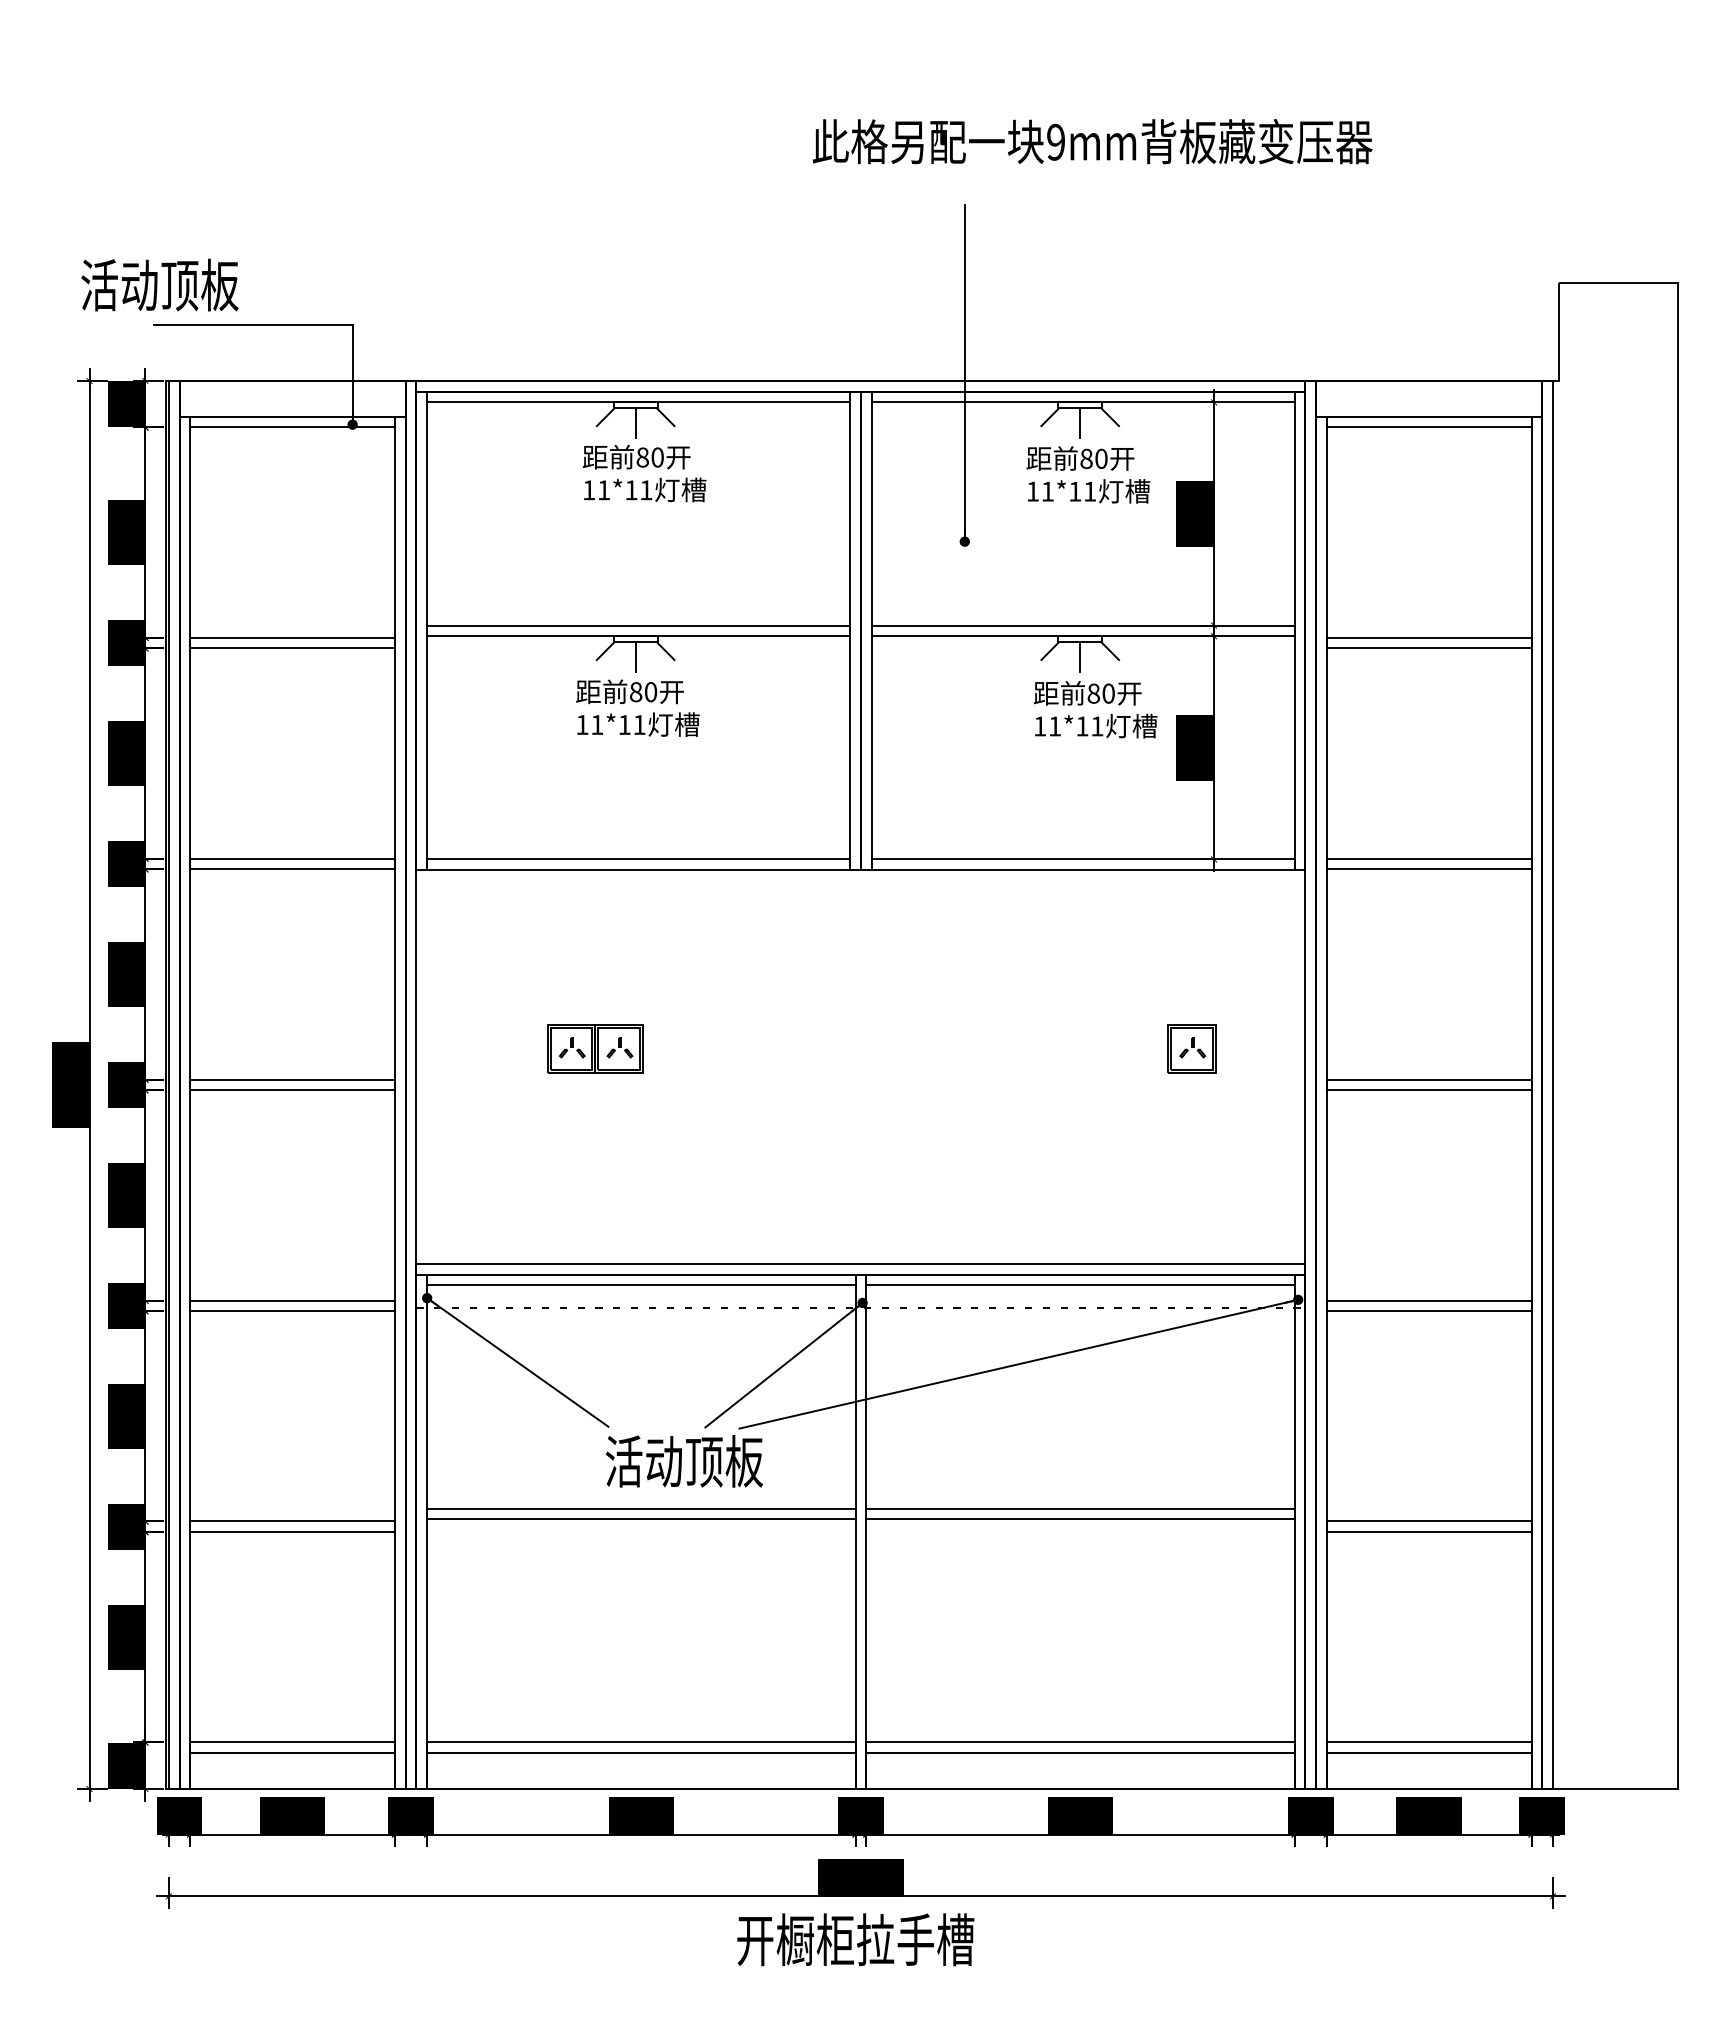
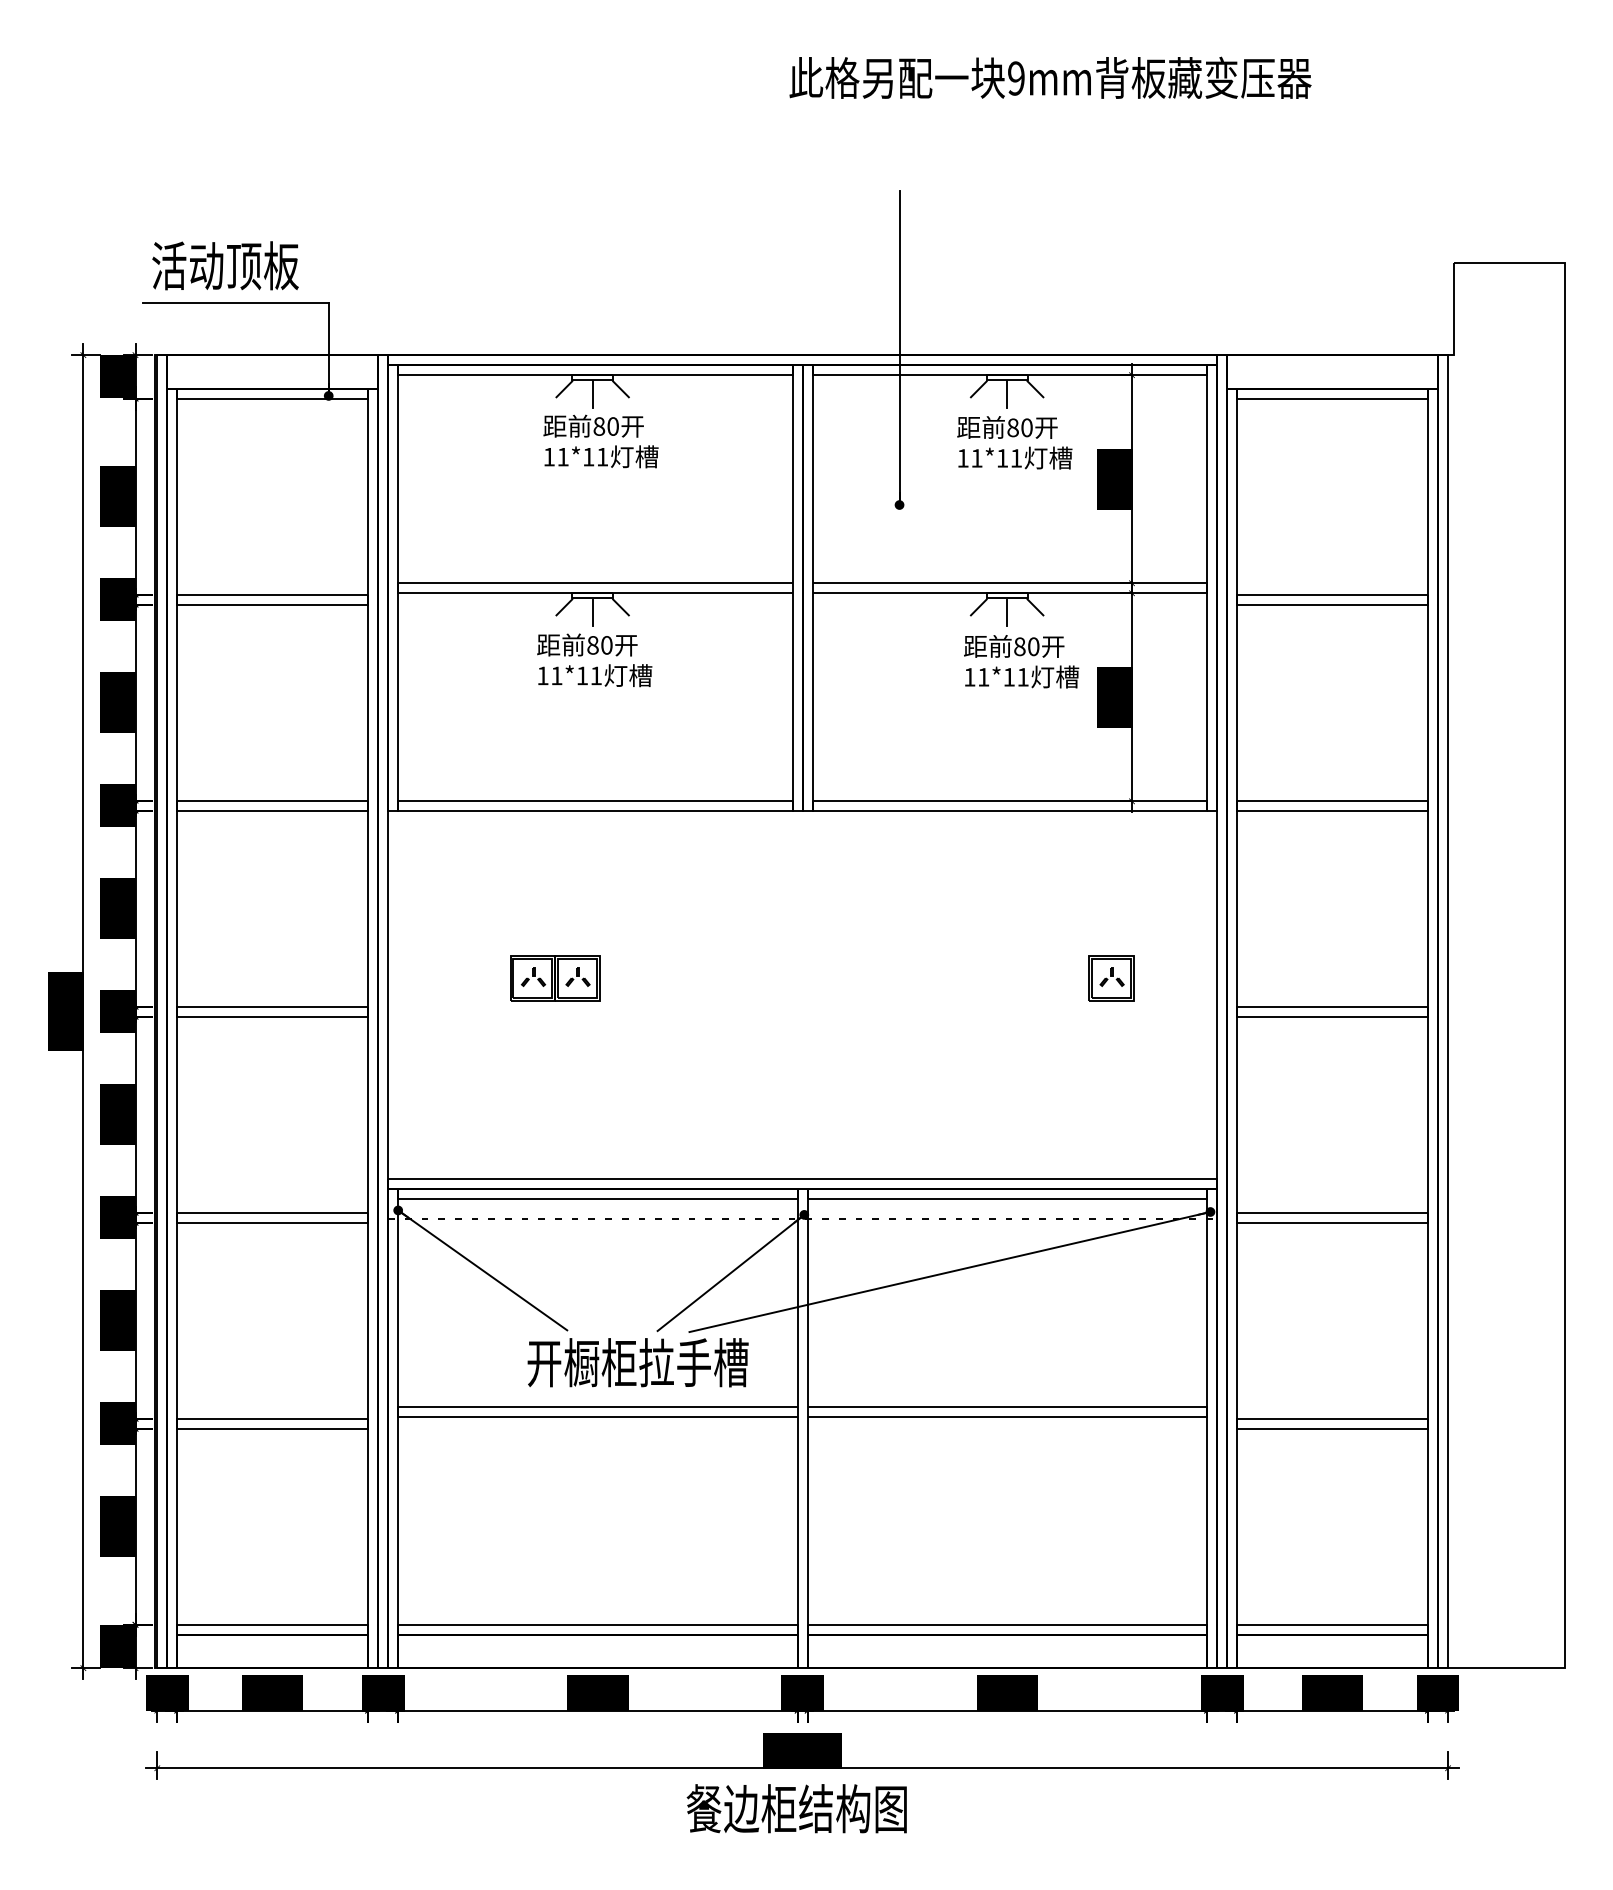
text: (1092, 141) -> (1050, 77), moved
text: (159, 284) -> (225, 265), moved
text: (684, 1461) -> (638, 1362), 活动顶板 -> 开橱柜拉手槽
text: (855, 1939) -> (797, 1808), 开橱柜拉手槽 -> 餐边柜结构图

